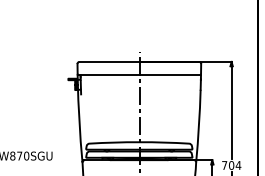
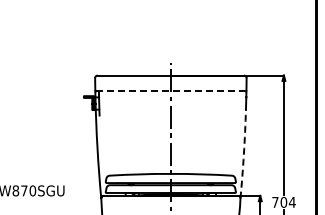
line: (139, 74) -> (171, 91), solid -> dashed
arc: (198, 126) -> (243, 154), solid -> dashed

